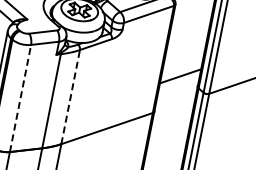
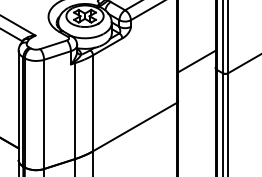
line: (71, 97) -> (93, 103), dashed -> solid
line: (20, 98) -> (44, 114), dashed -> solid

